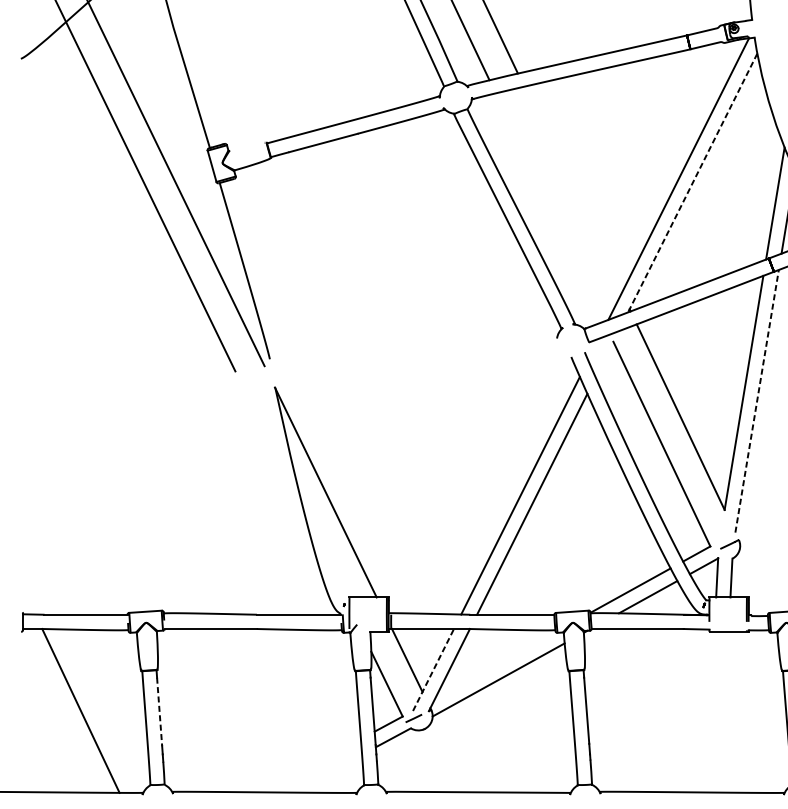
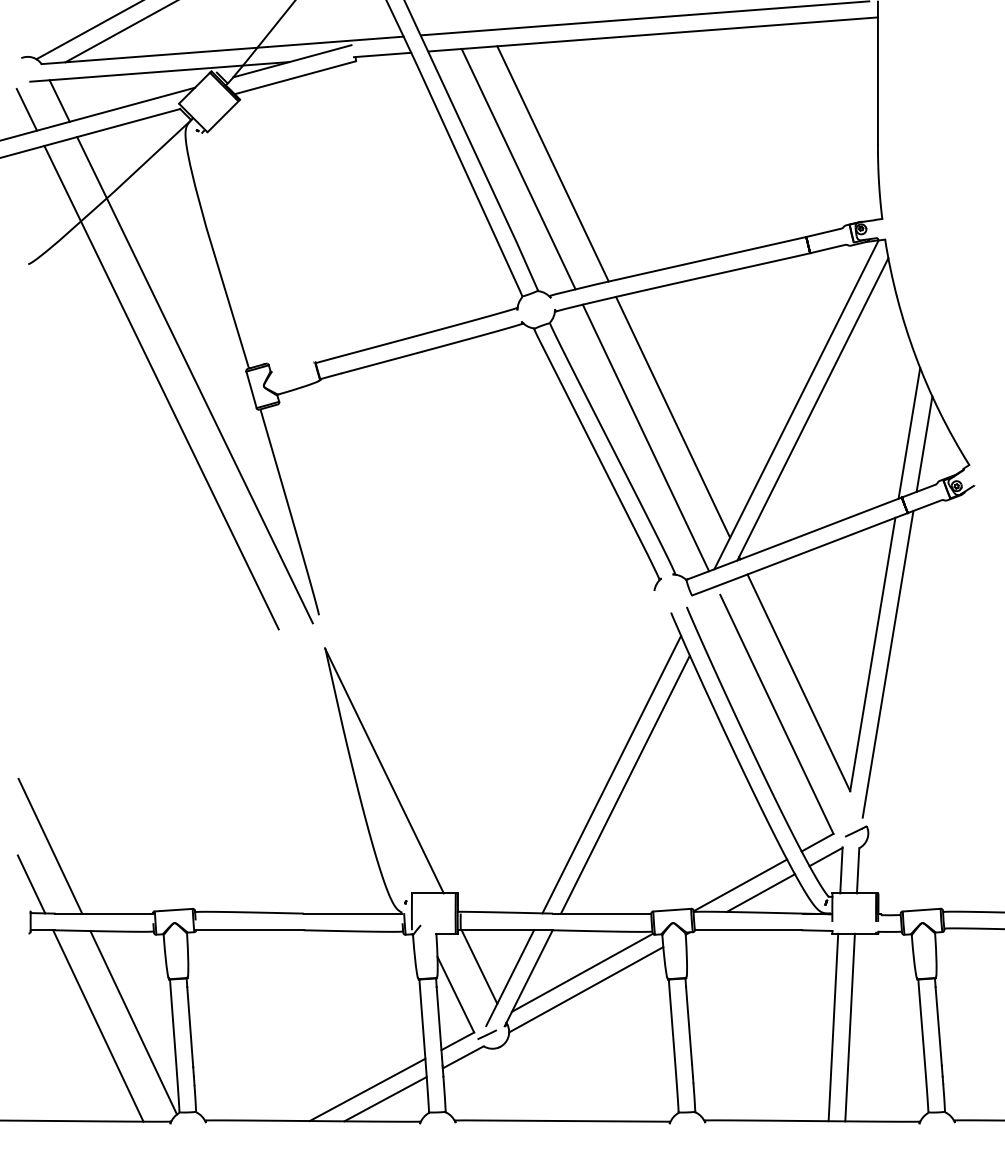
line: (692, 183) -> (812, 409), dashed -> solid
line: (573, 189) -> (673, 416), added
line: (549, 207) -> (645, 437), added
line: (757, 400) -> (888, 663), dashed -> solid
line: (39, 556) -> (50, 845), added
line: (23, 589) -> (31, 884), added
line: (494, 665) -> (581, 972), added
line: (433, 670) -> (510, 978), dashed -> solid
line: (111, 707) -> (133, 1022), added
line: (159, 712) -> (190, 1027), dashed -> solid
line: (710, 712) -> (833, 1027), added
line: (724, 712) -> (849, 1027), added
line: (311, 765) -> (367, 1089), added
line: (326, 773) -> (385, 1099), added

